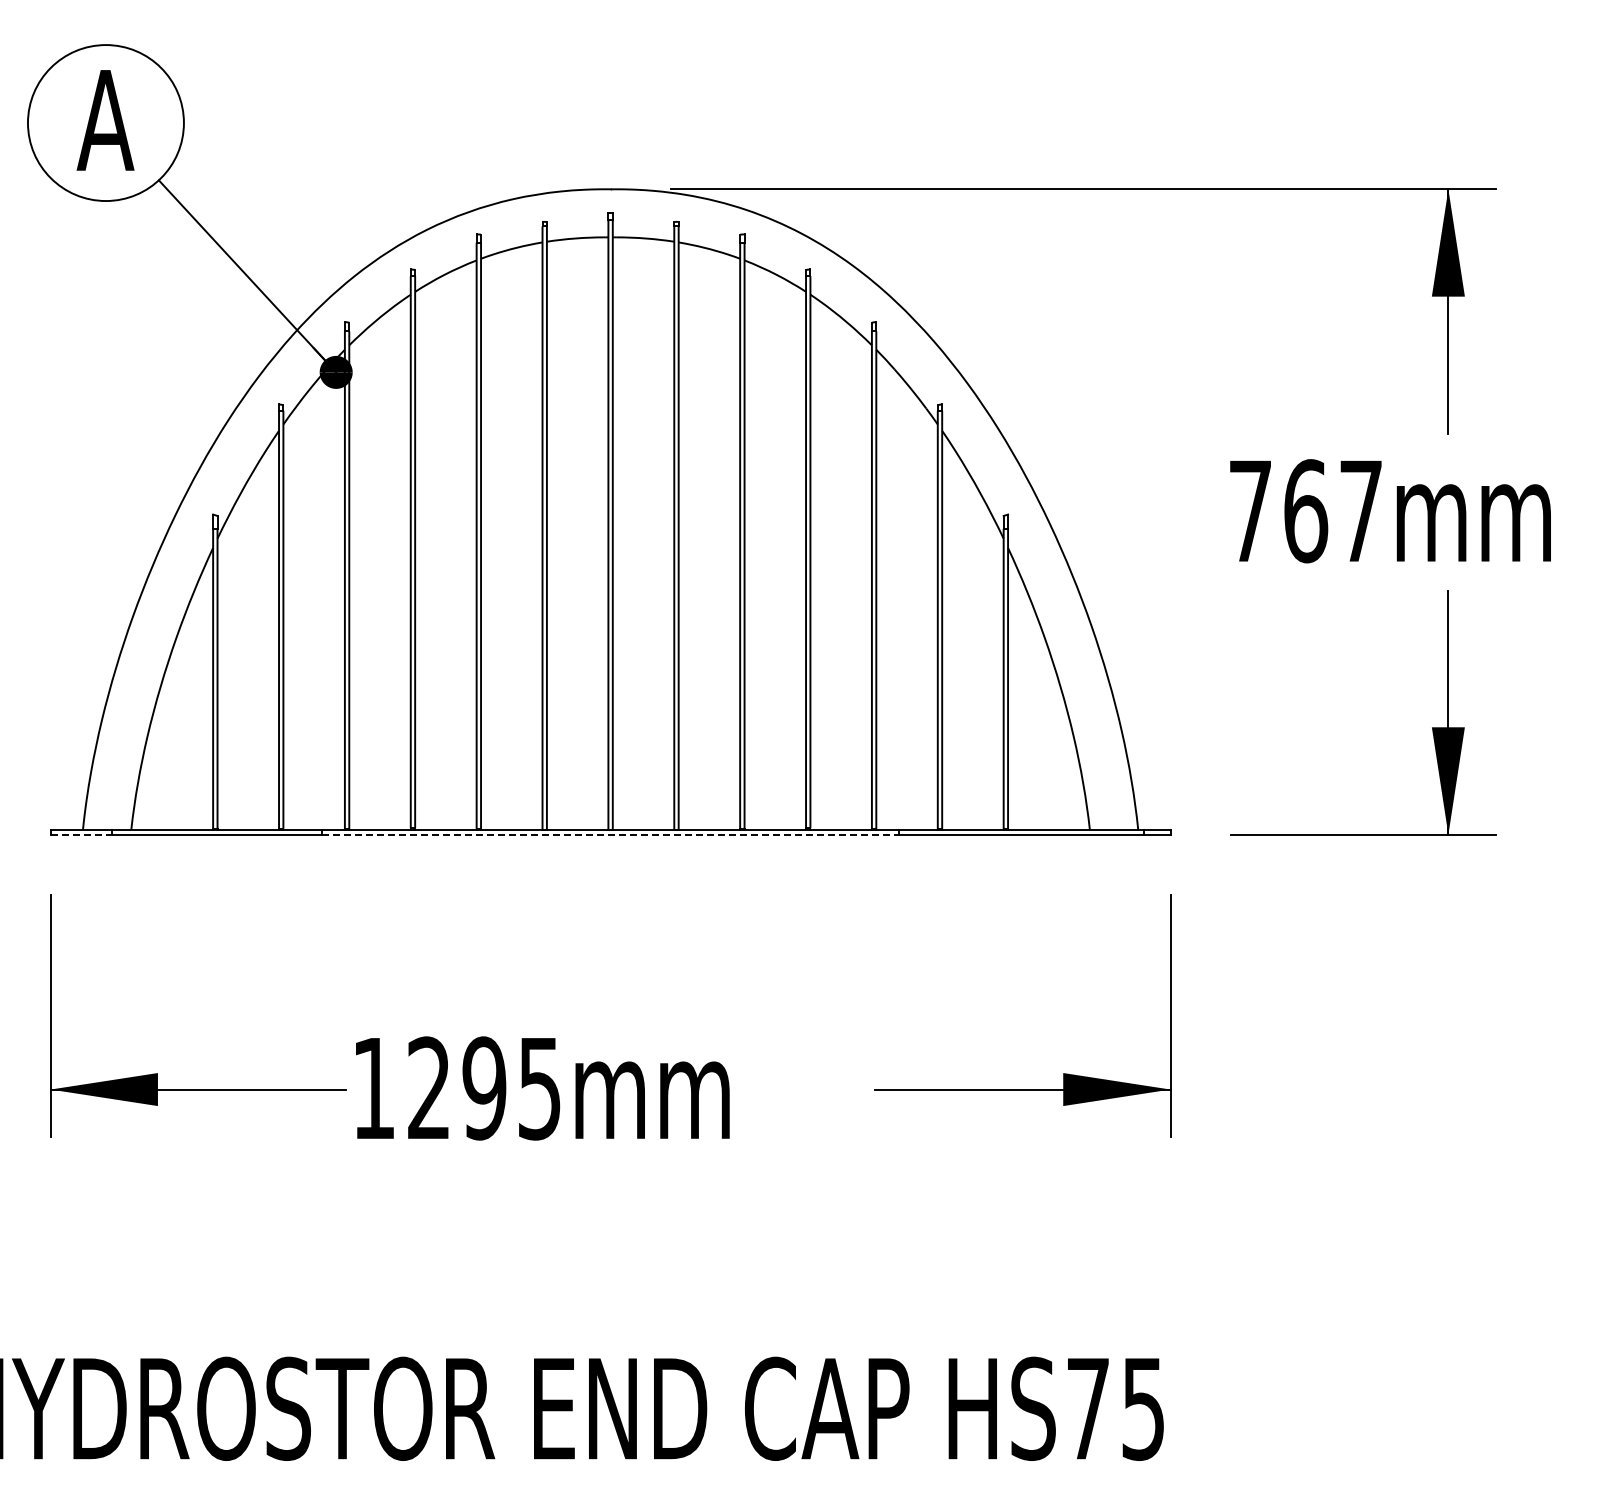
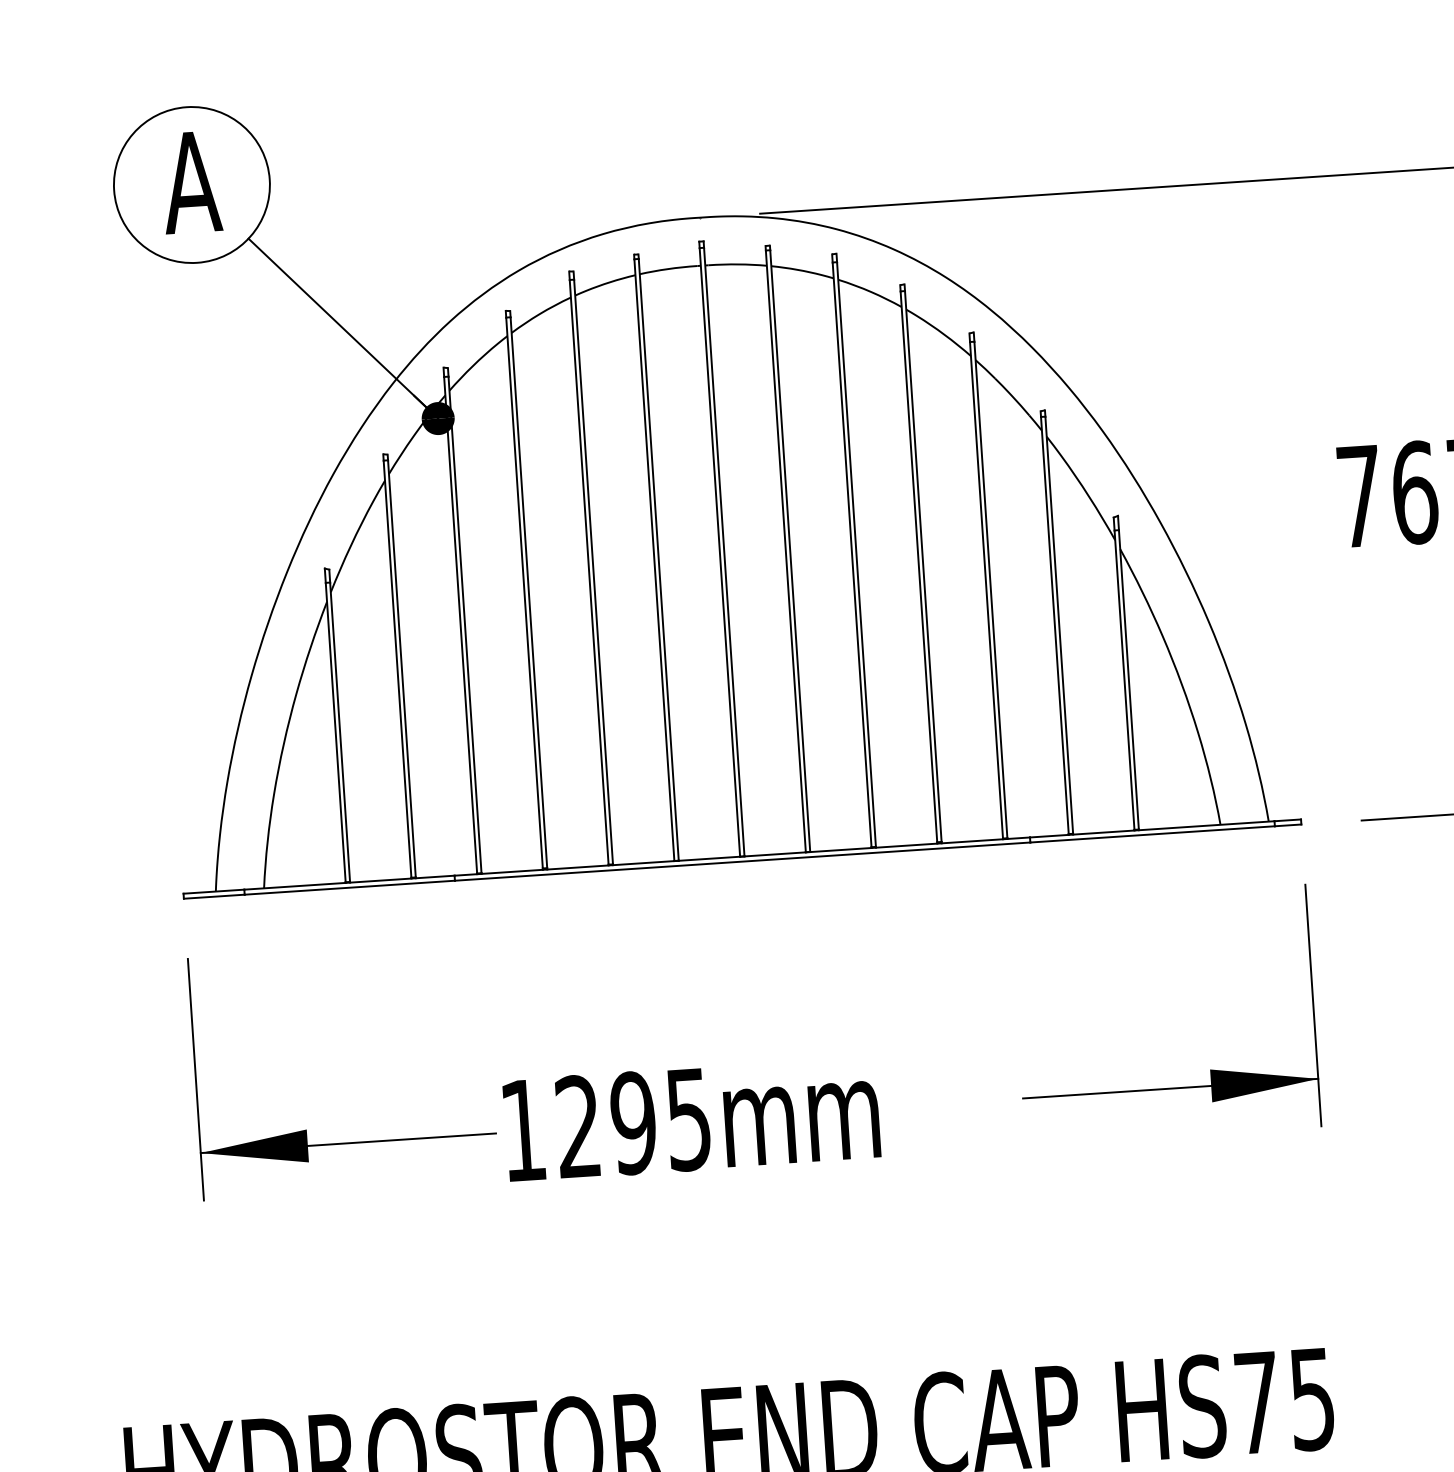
line: (81, 834) -> (214, 896), dashed -> solid
line: (611, 834) -> (743, 861), dashed -> solid

